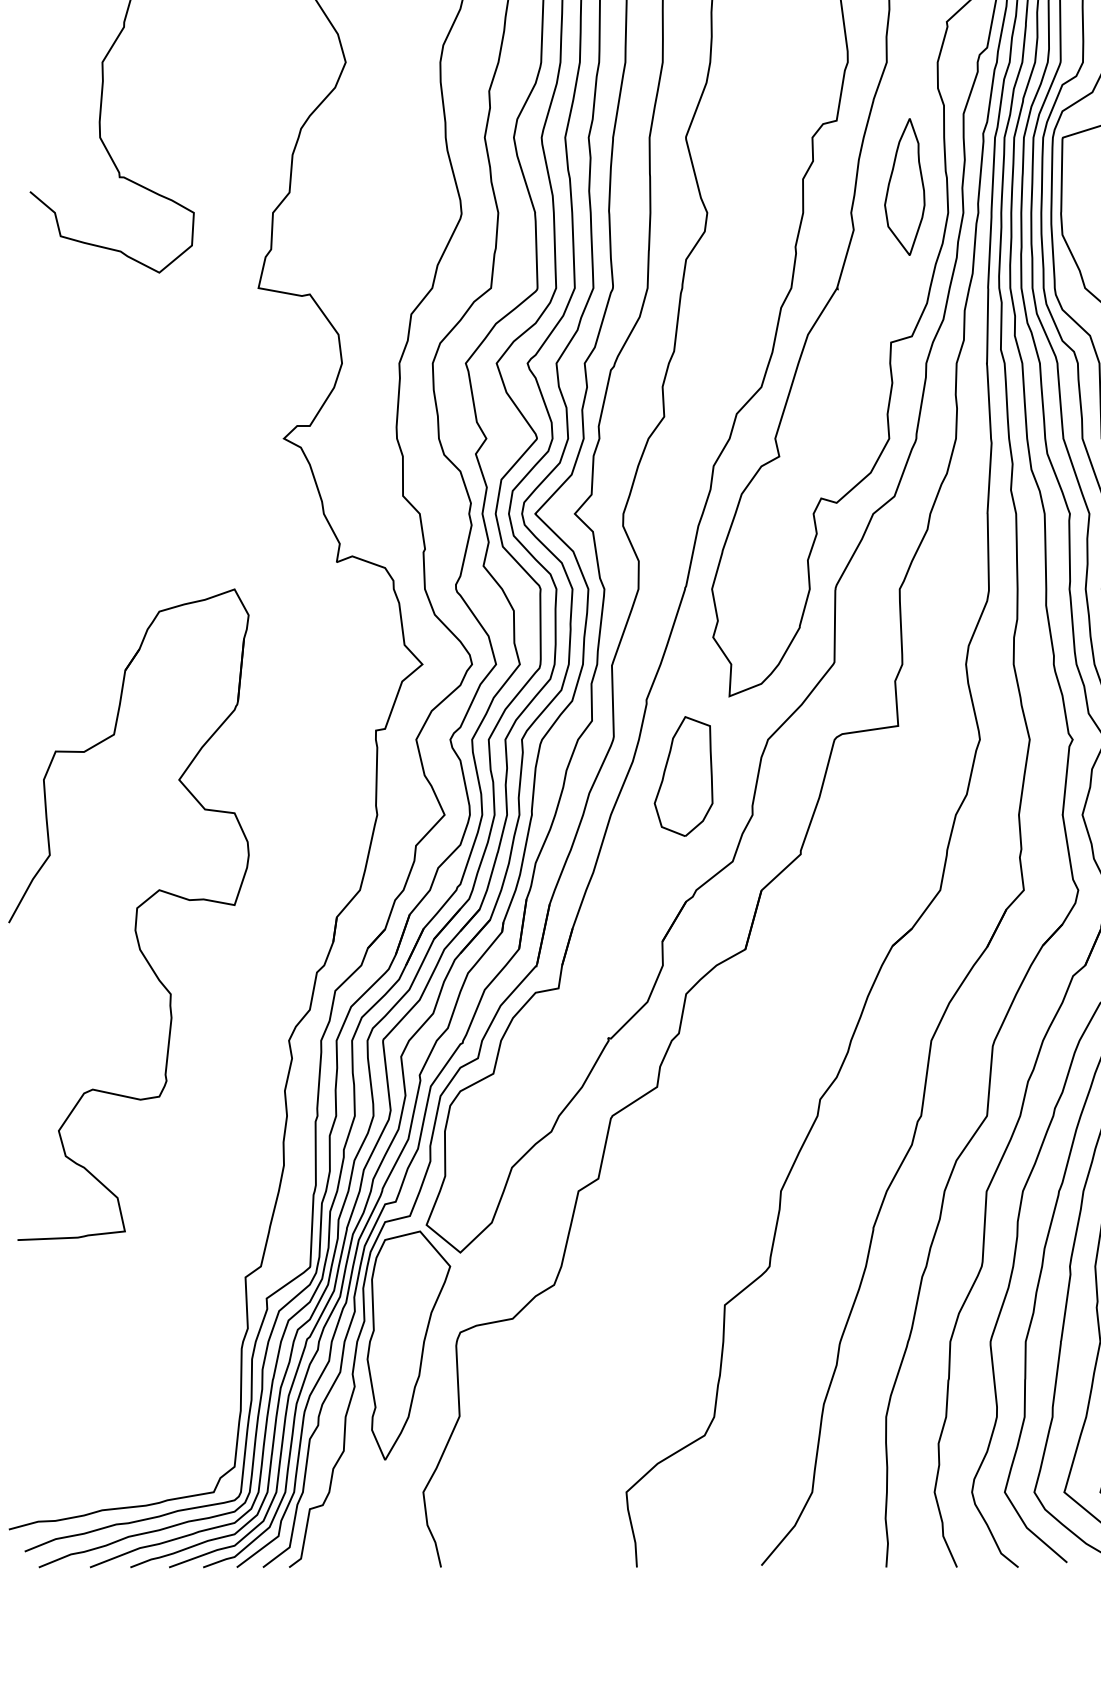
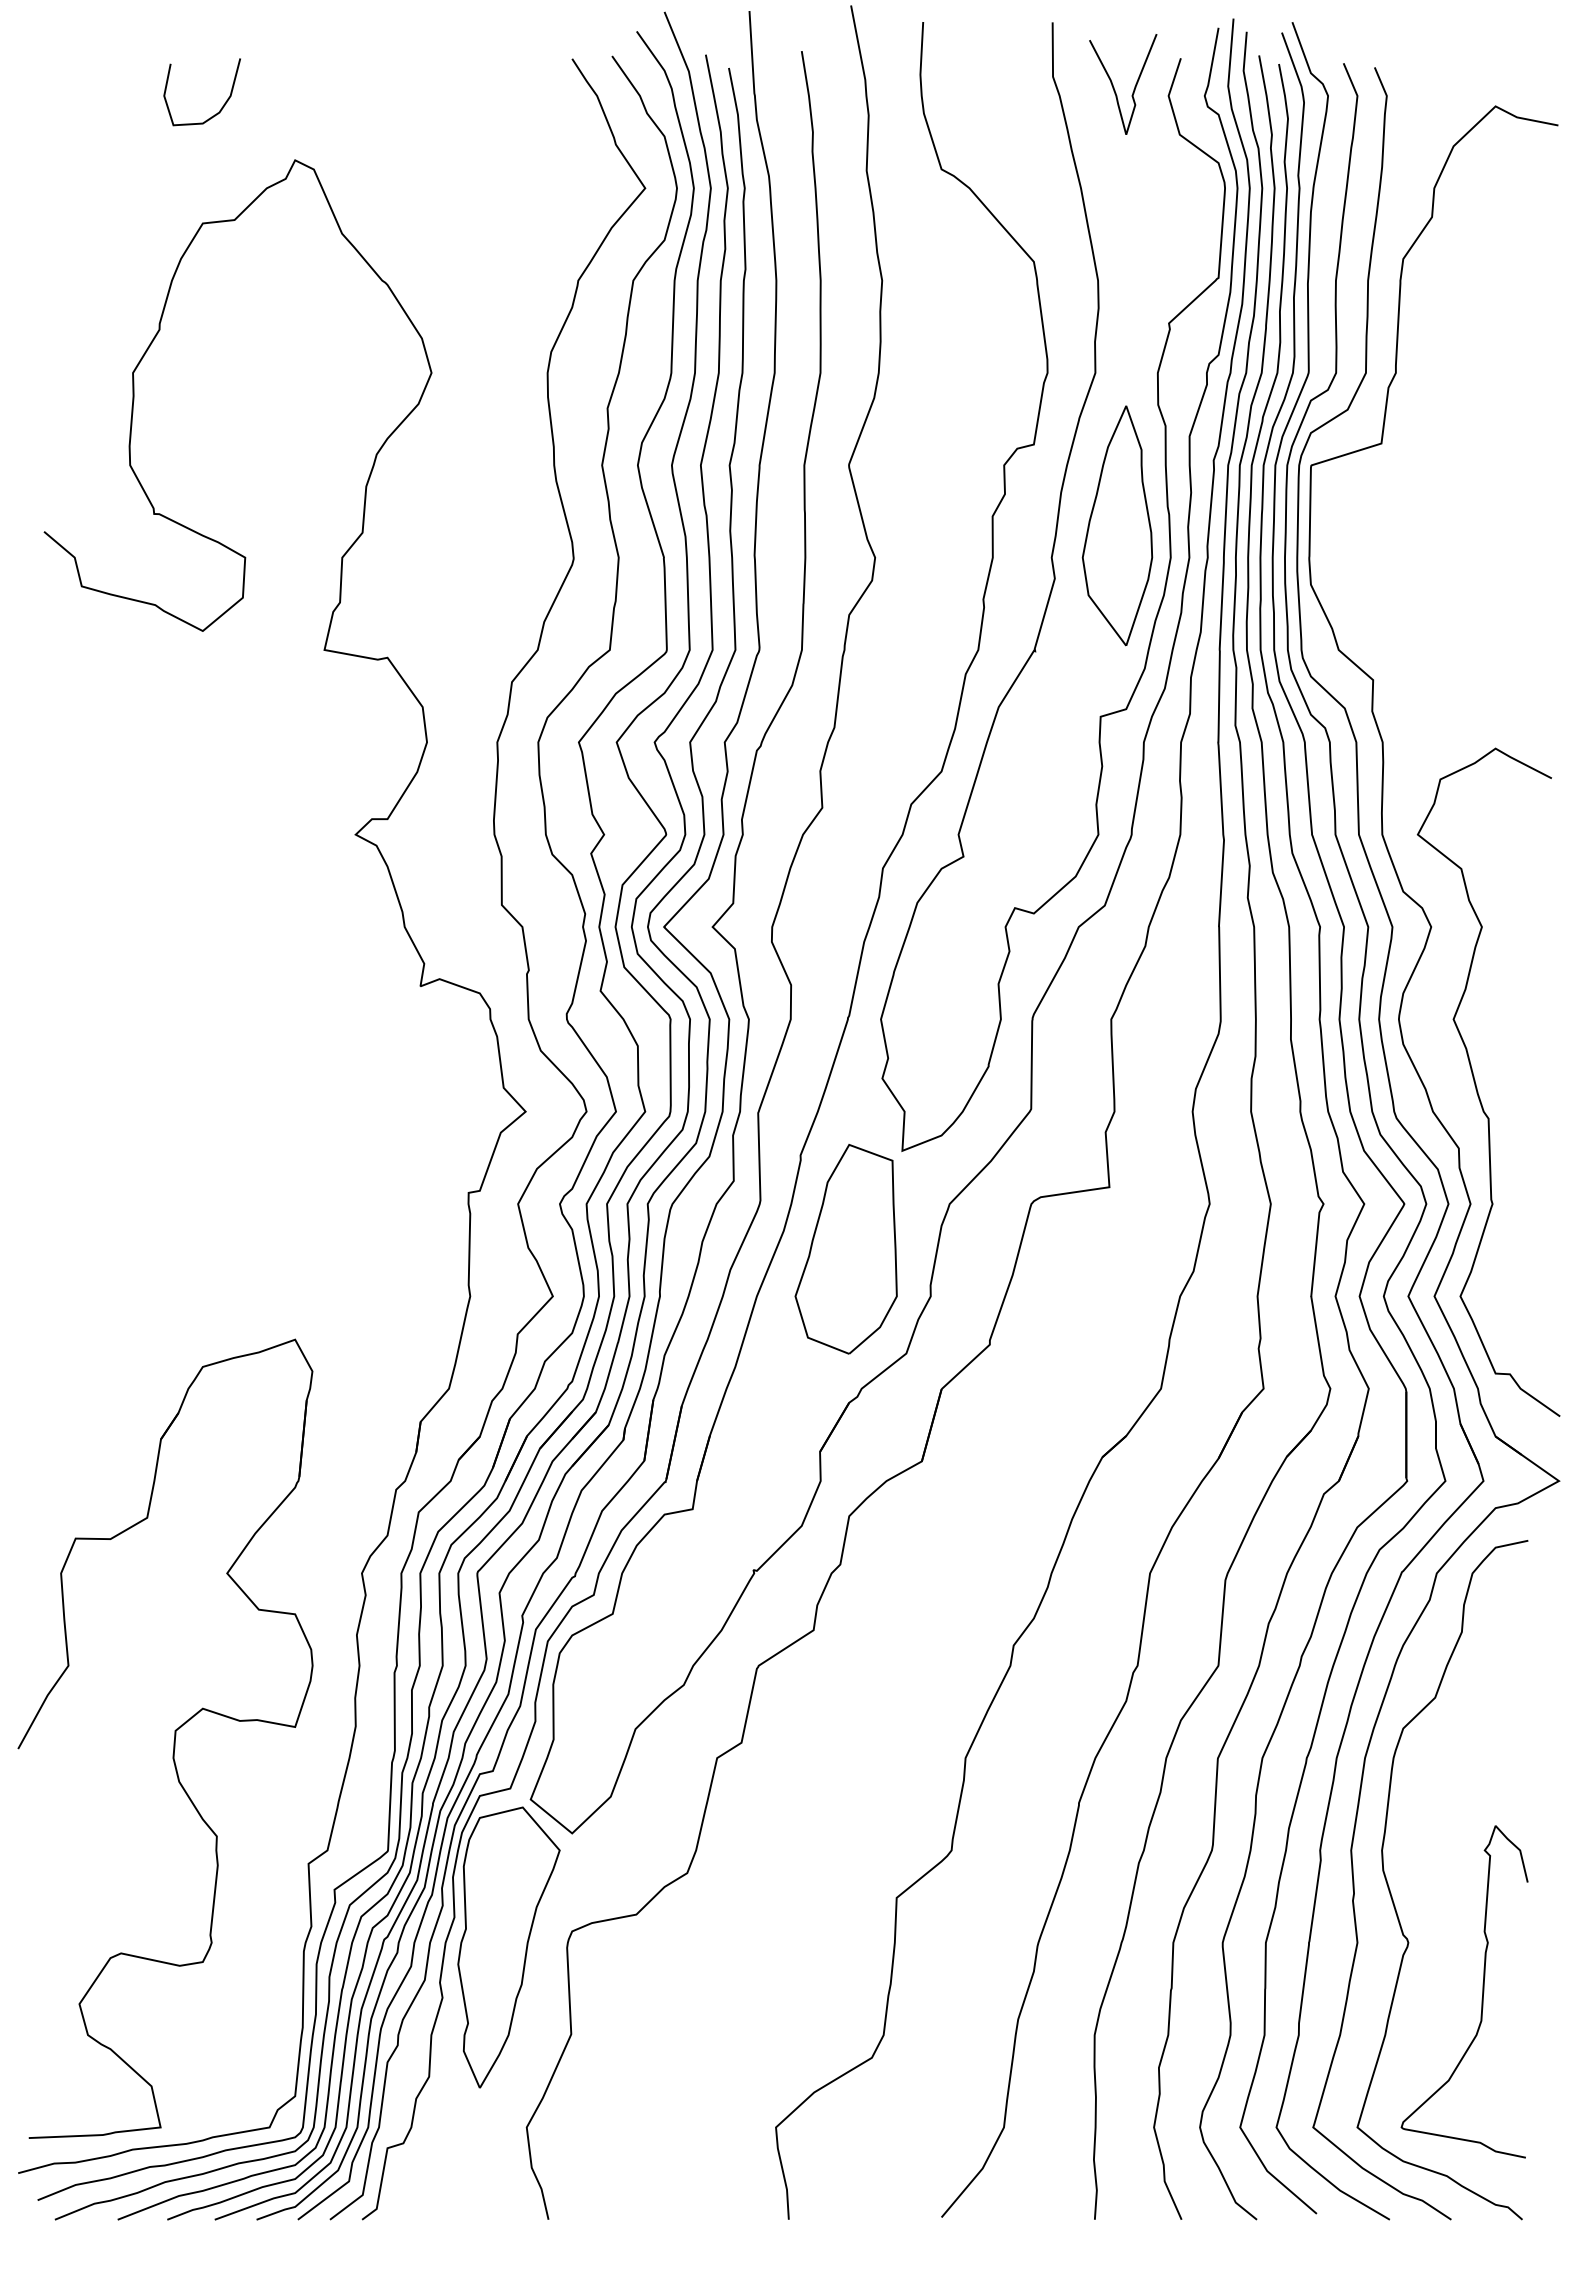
part: (904, 186) -> (1117, 525), size x1.43
part: (683, 776) -> (845, 1249), size x1.43
part: (135, 916) -> (173, 1741), moved

